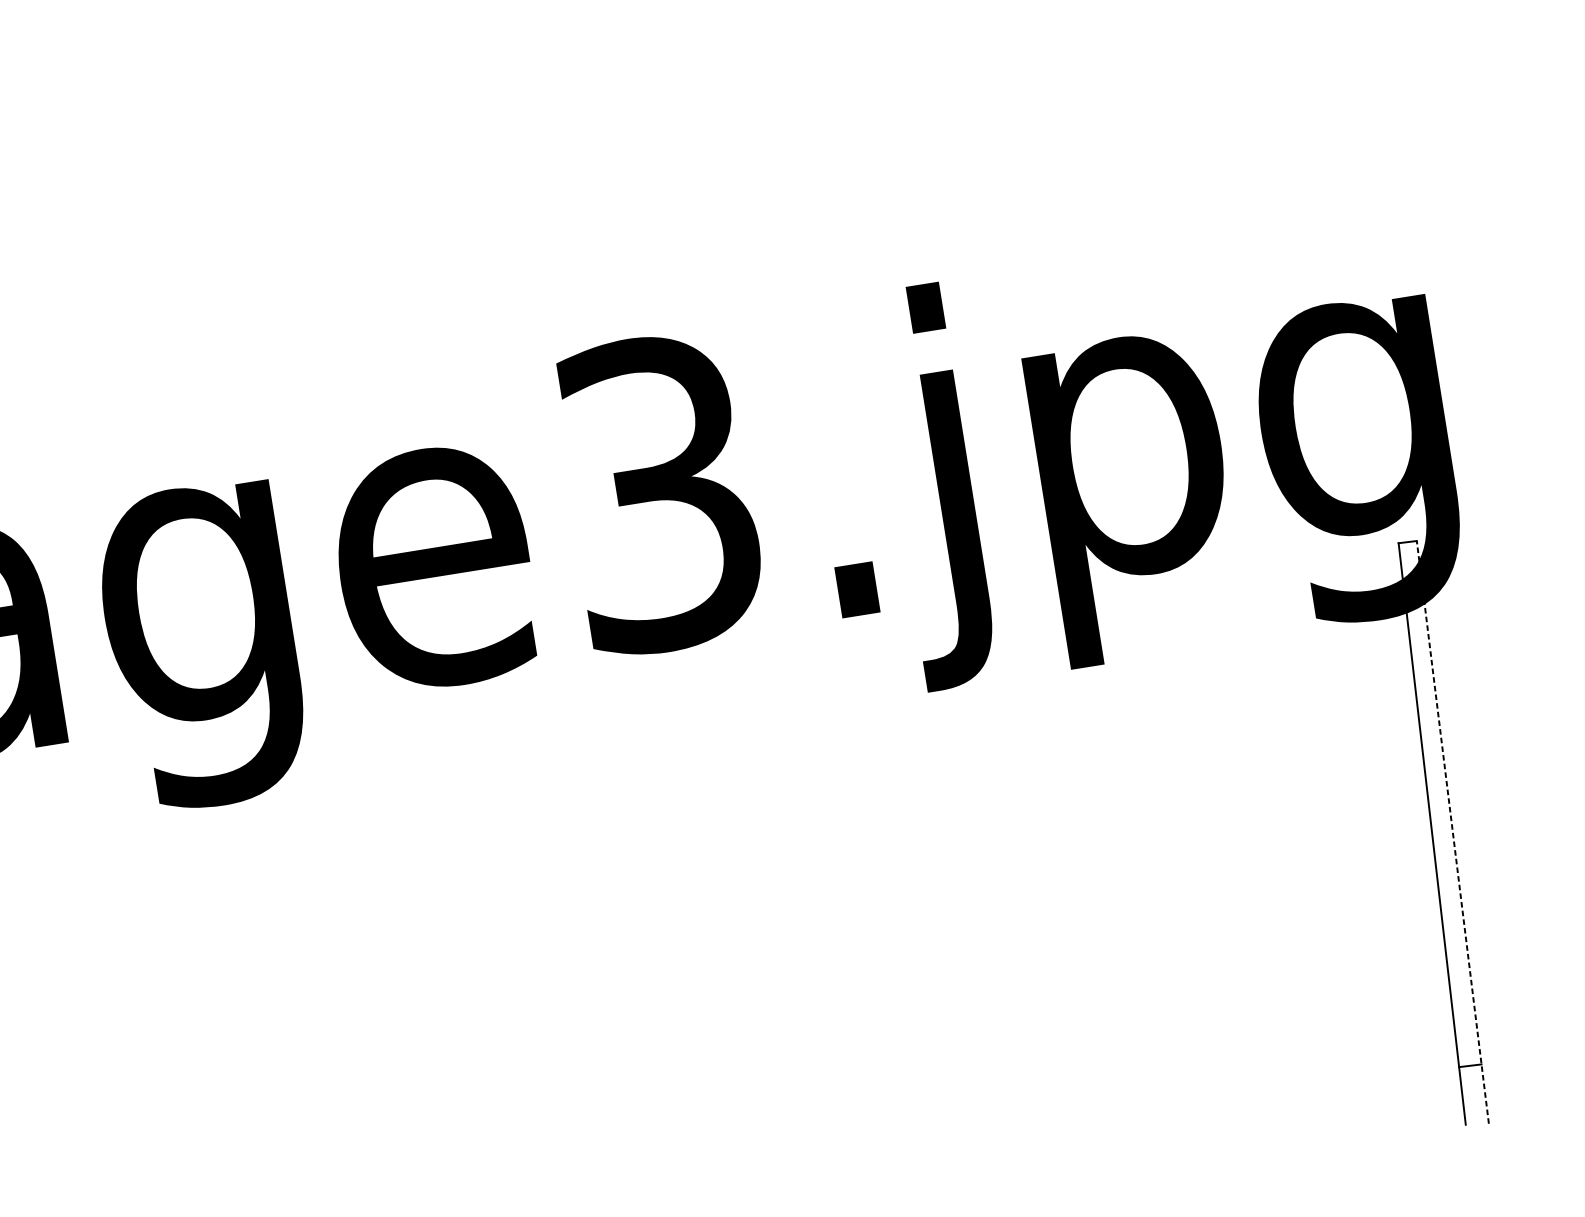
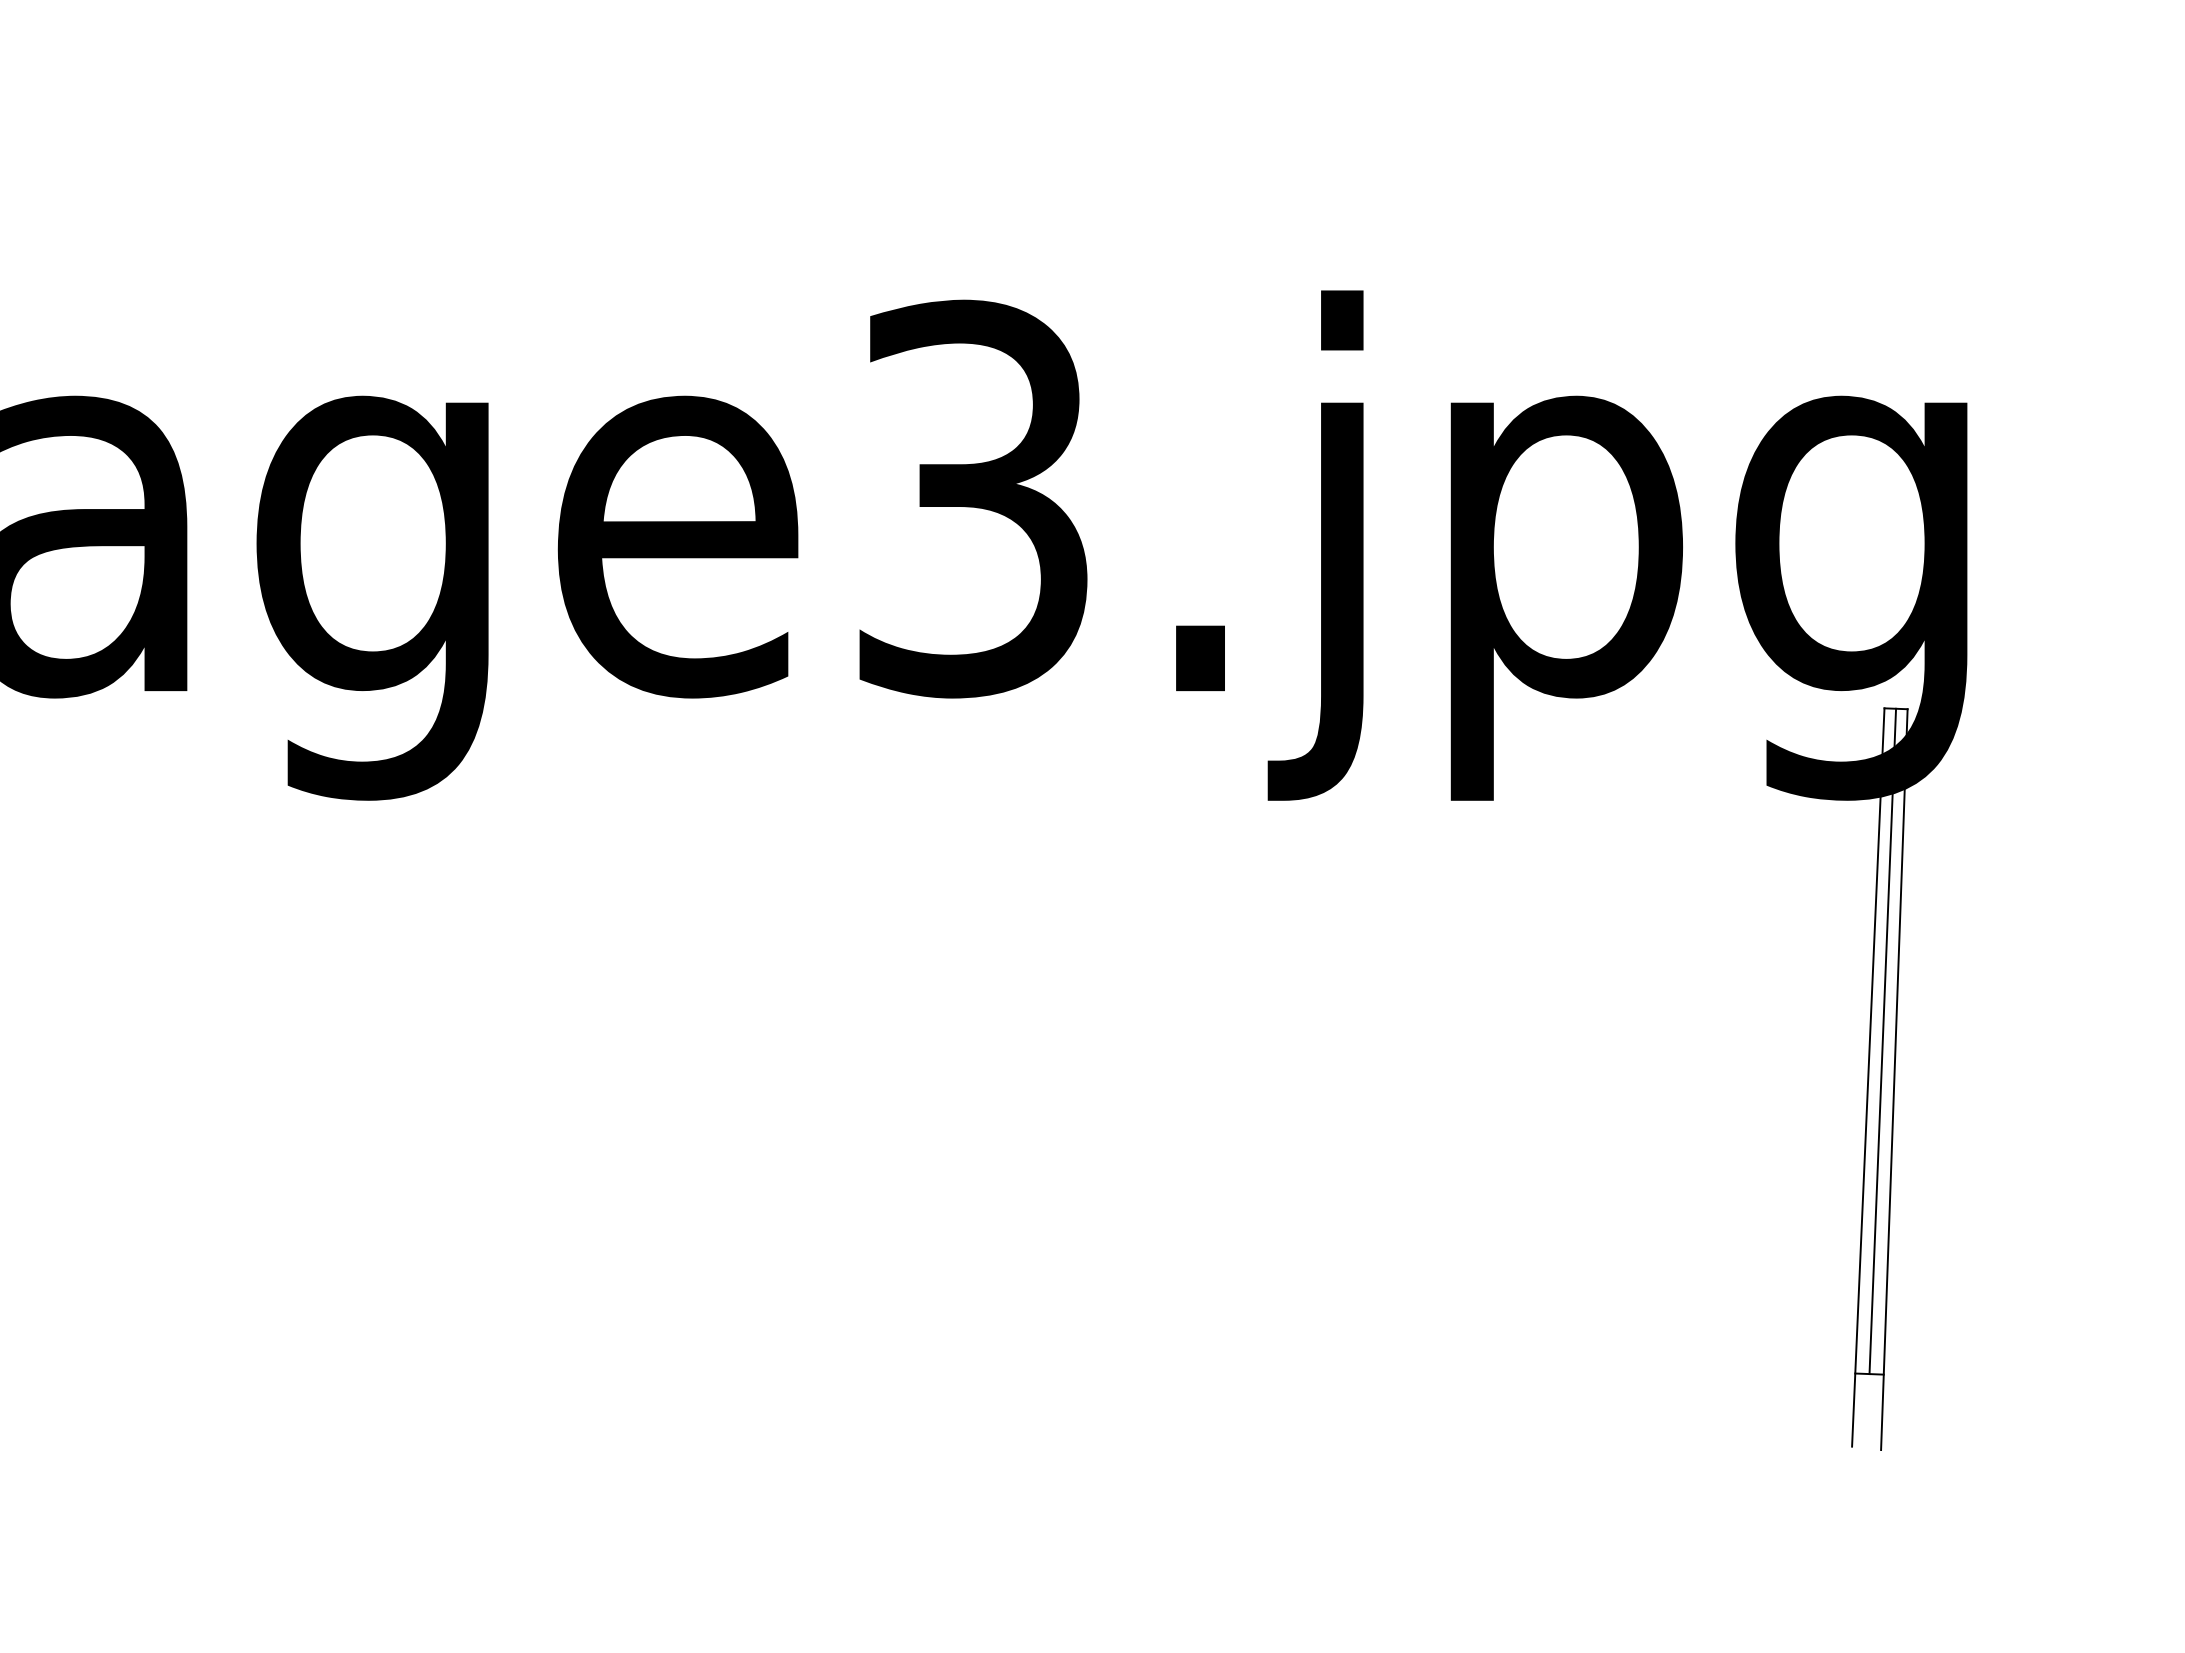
line: (1438, 804) -> (1882, 1041), added
line: (1452, 832) -> (1894, 1079), dashed -> solid

